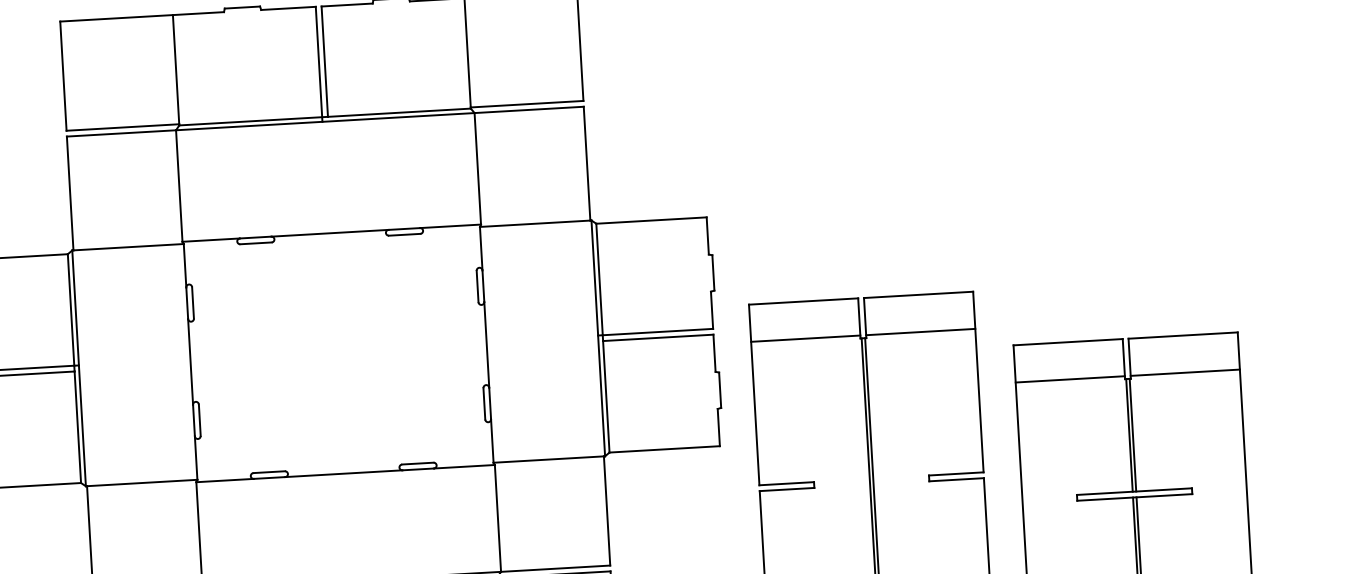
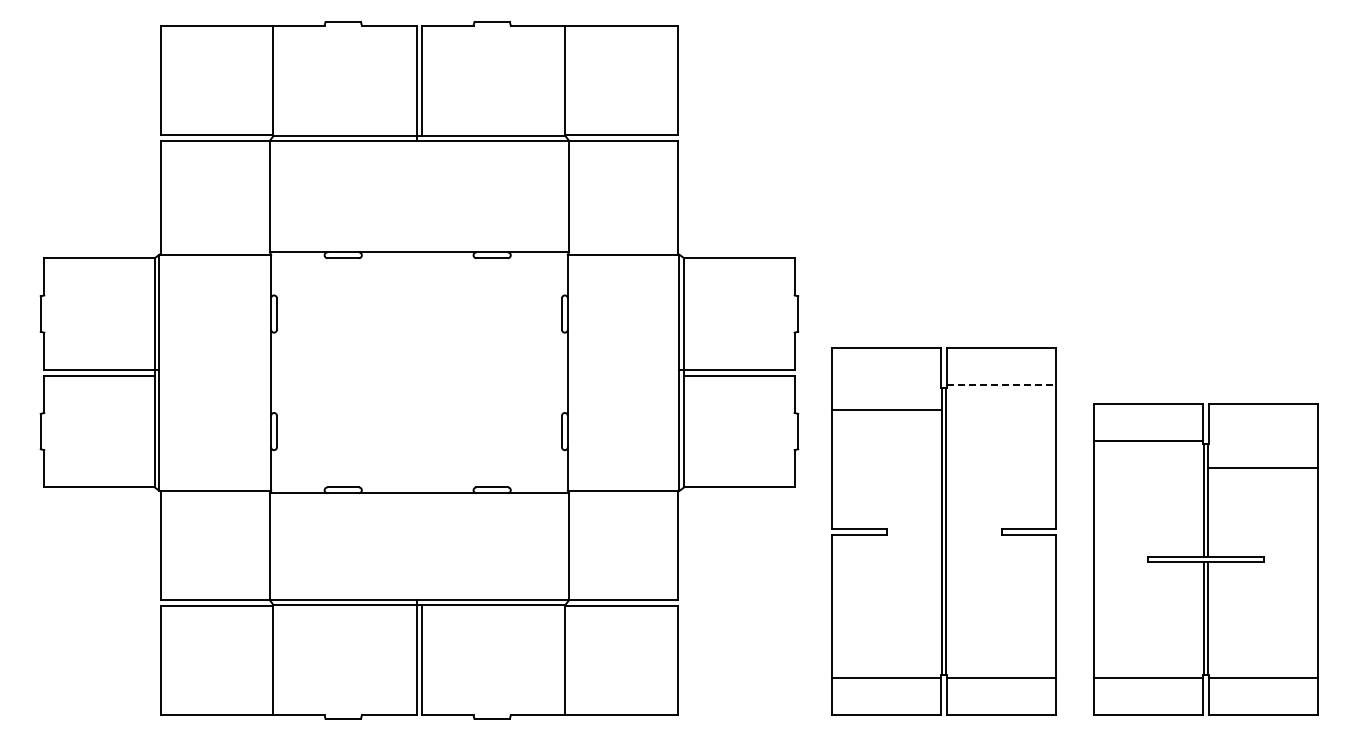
line: (920, 332) -> (1001, 385), solid -> dashed
line: (805, 339) -> (886, 410), moved
line: (1185, 372) -> (1263, 467), moved

